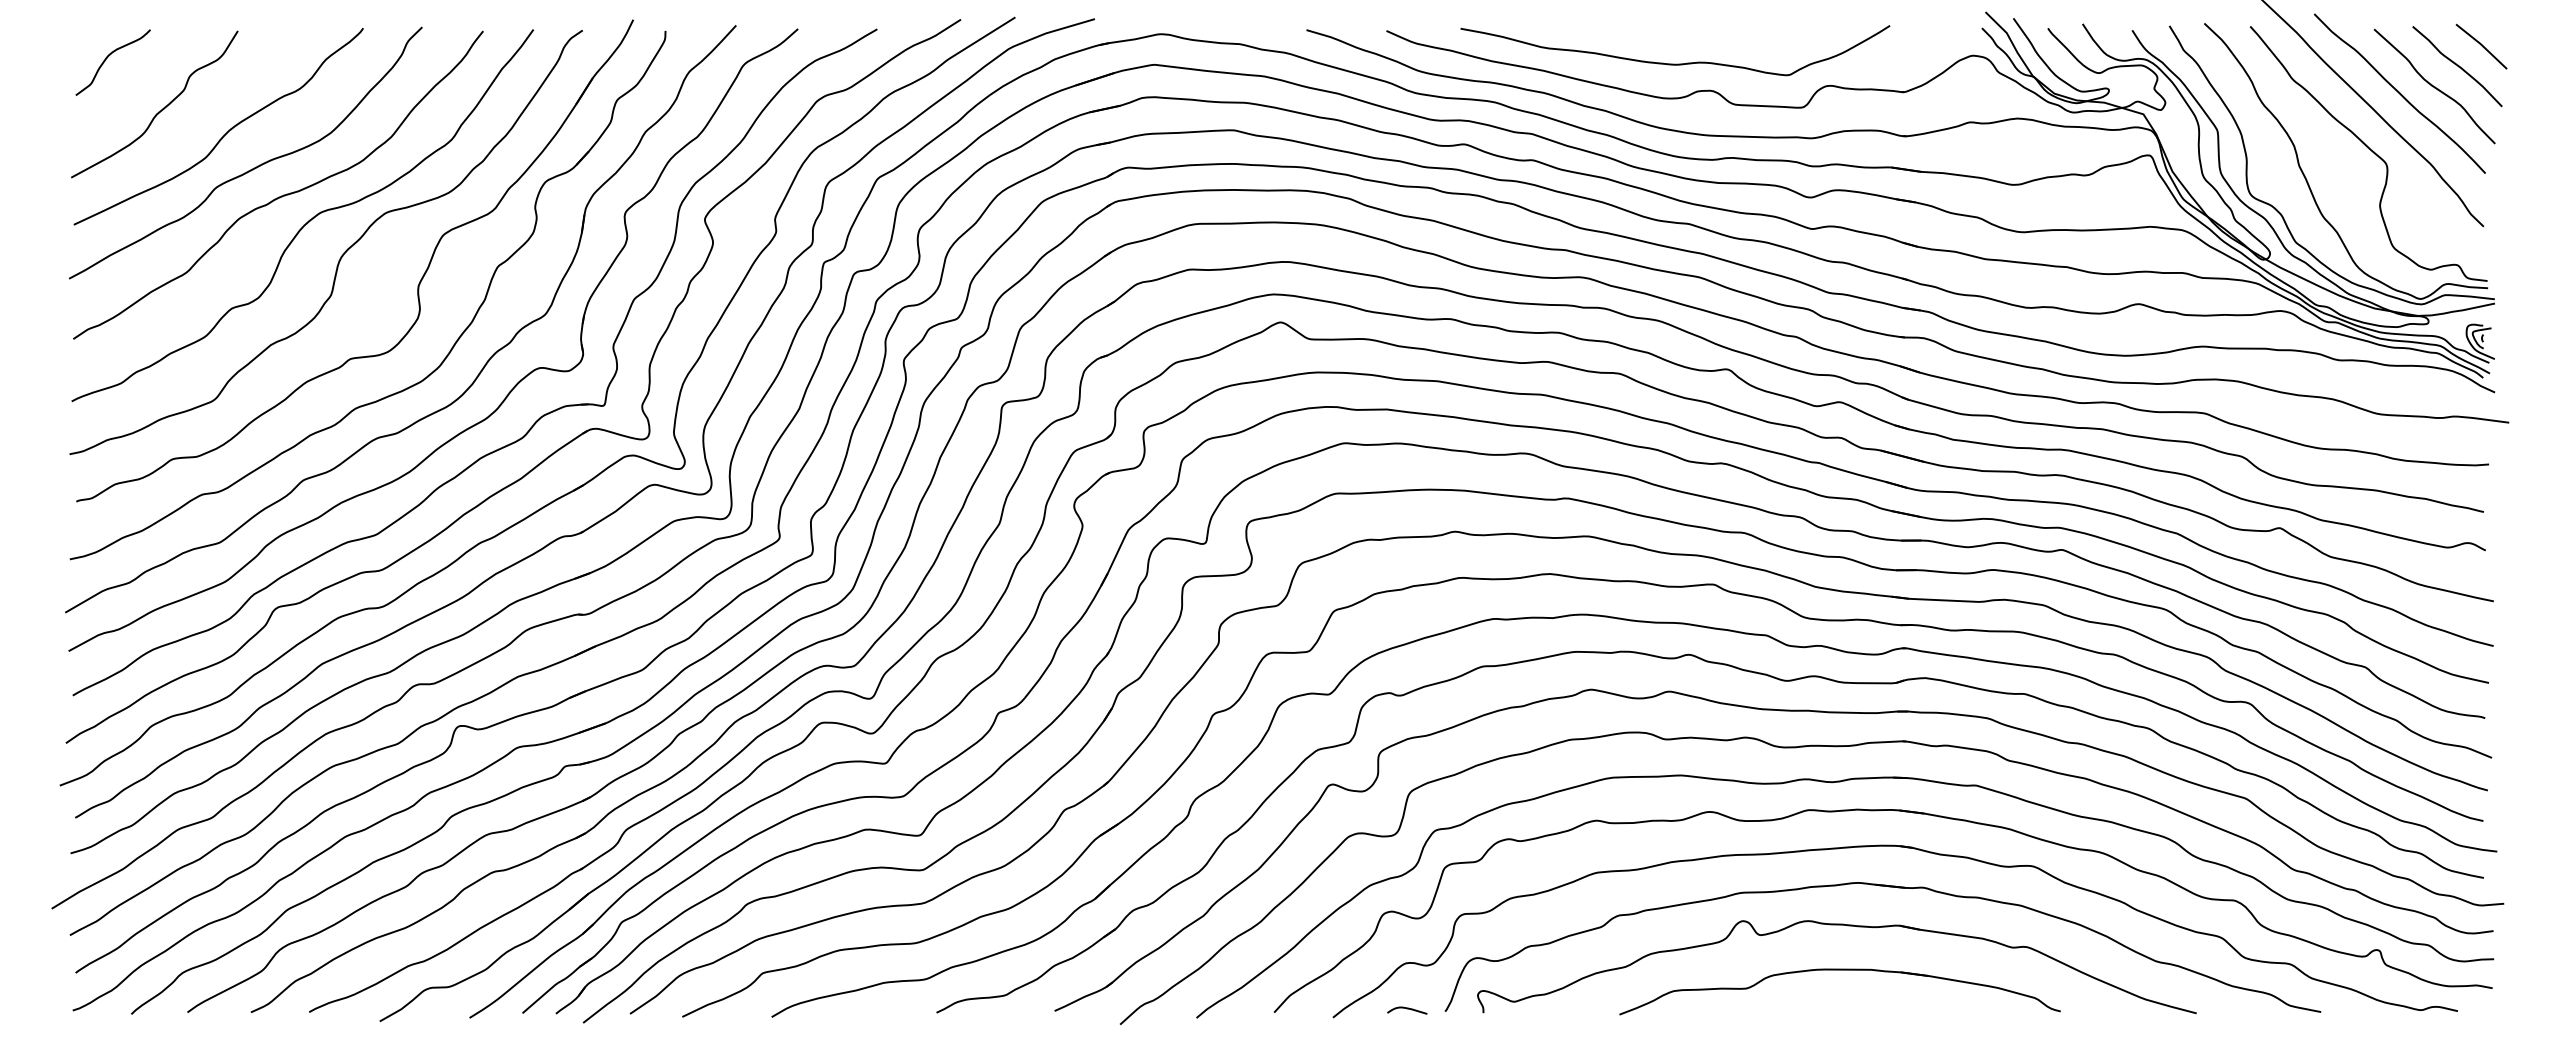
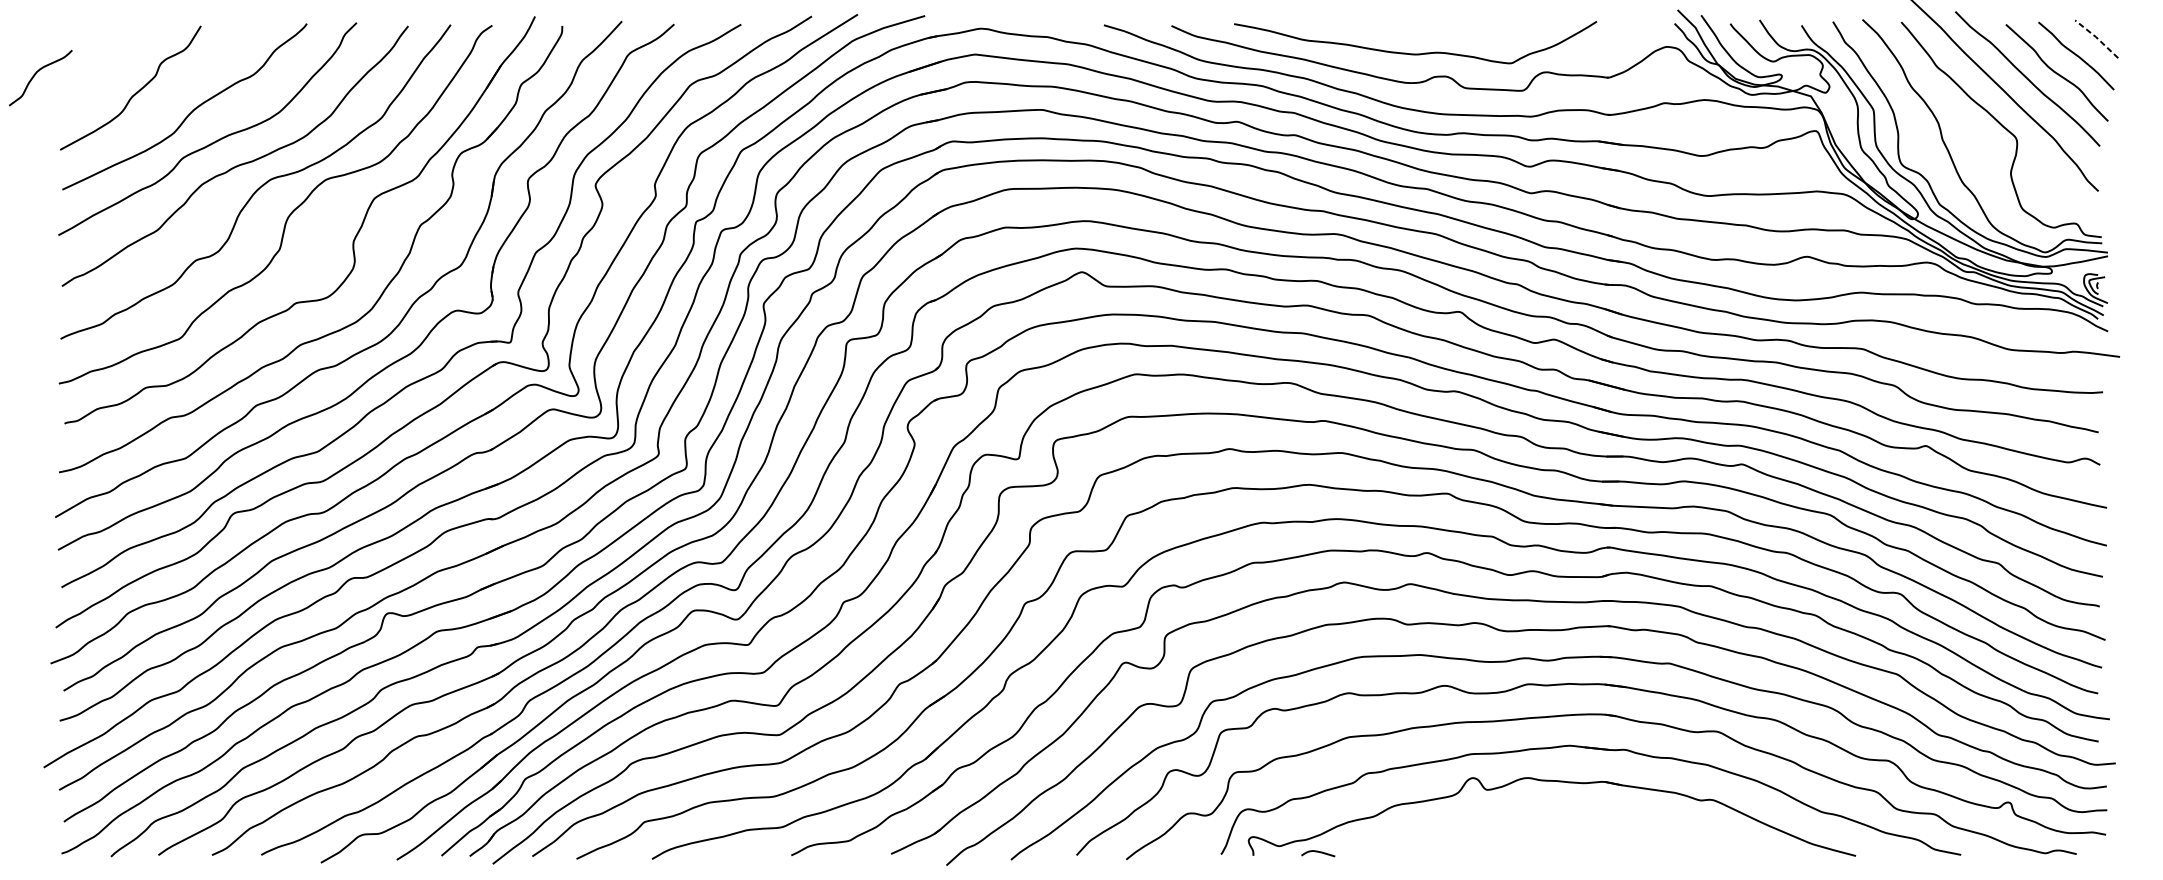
line: (2481, 45) -> (2096, 38), solid -> dashed
curve: (108, 57) -> (36, 73), moved
part: (1839, 970) -> (1554, 819), removed
curve: (1407, 1009) -> (1318, 852), moved

